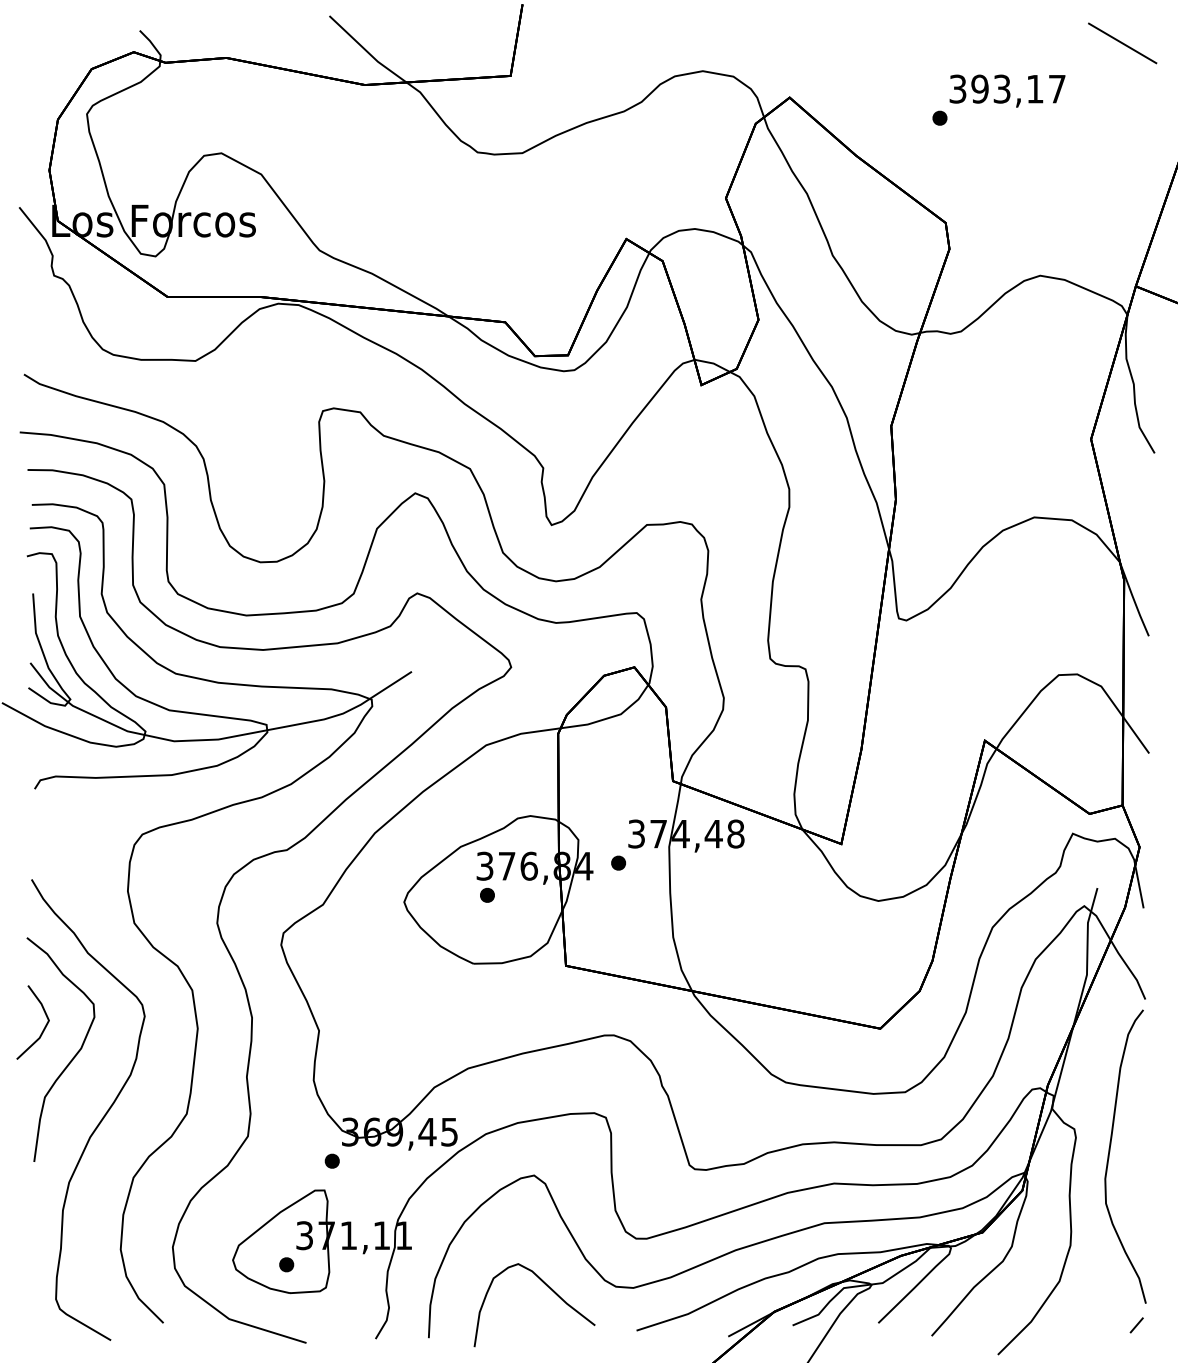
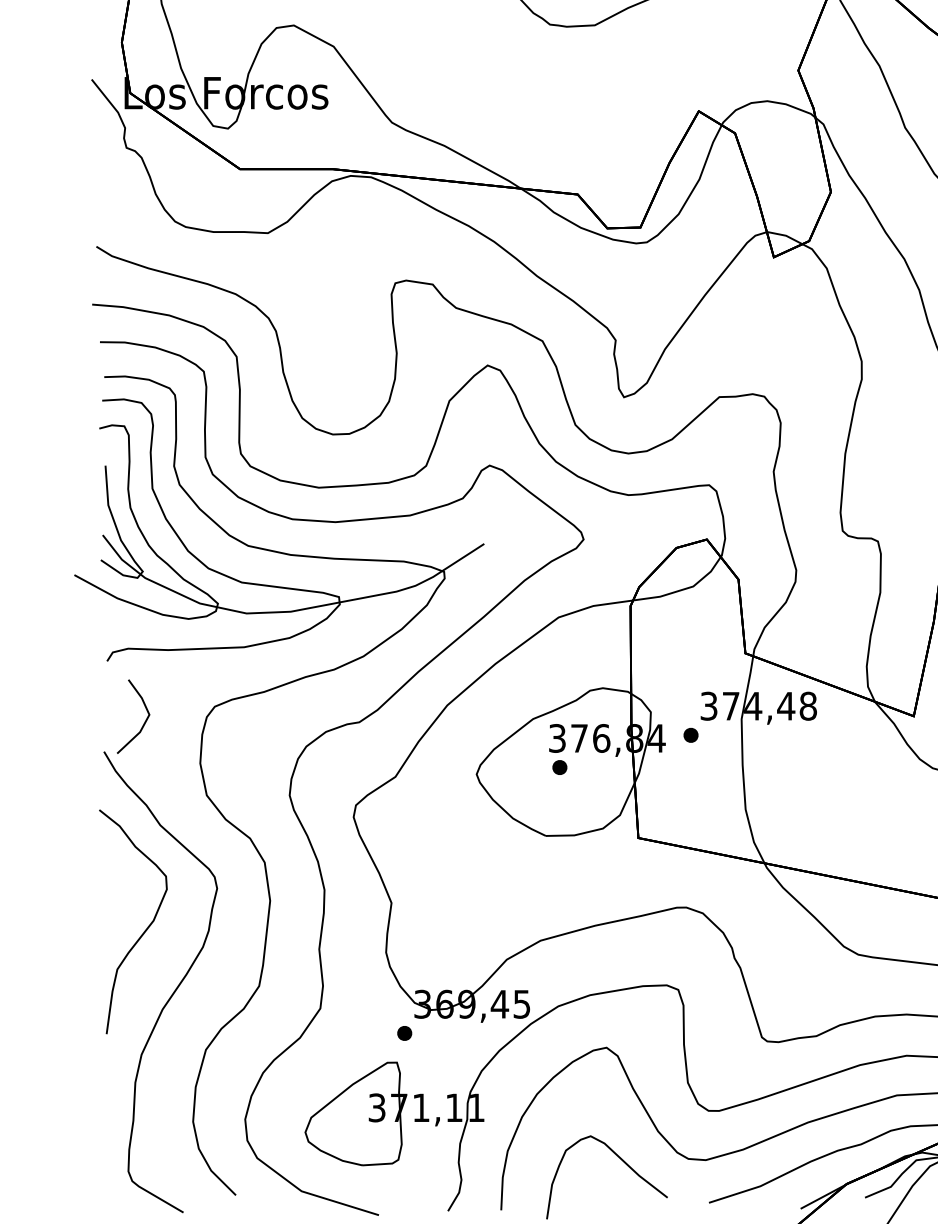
line: (43, 1028) -> (143, 722), moved
part: (286, 1264) -> (358, 1136), removed

